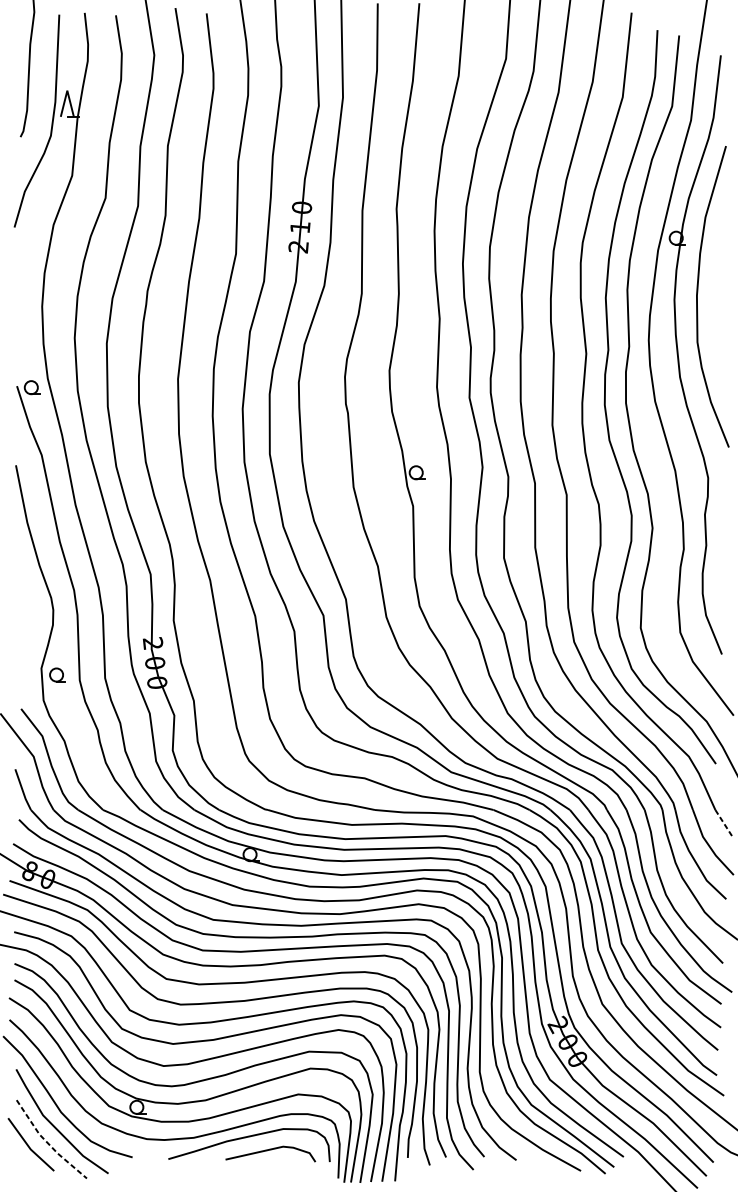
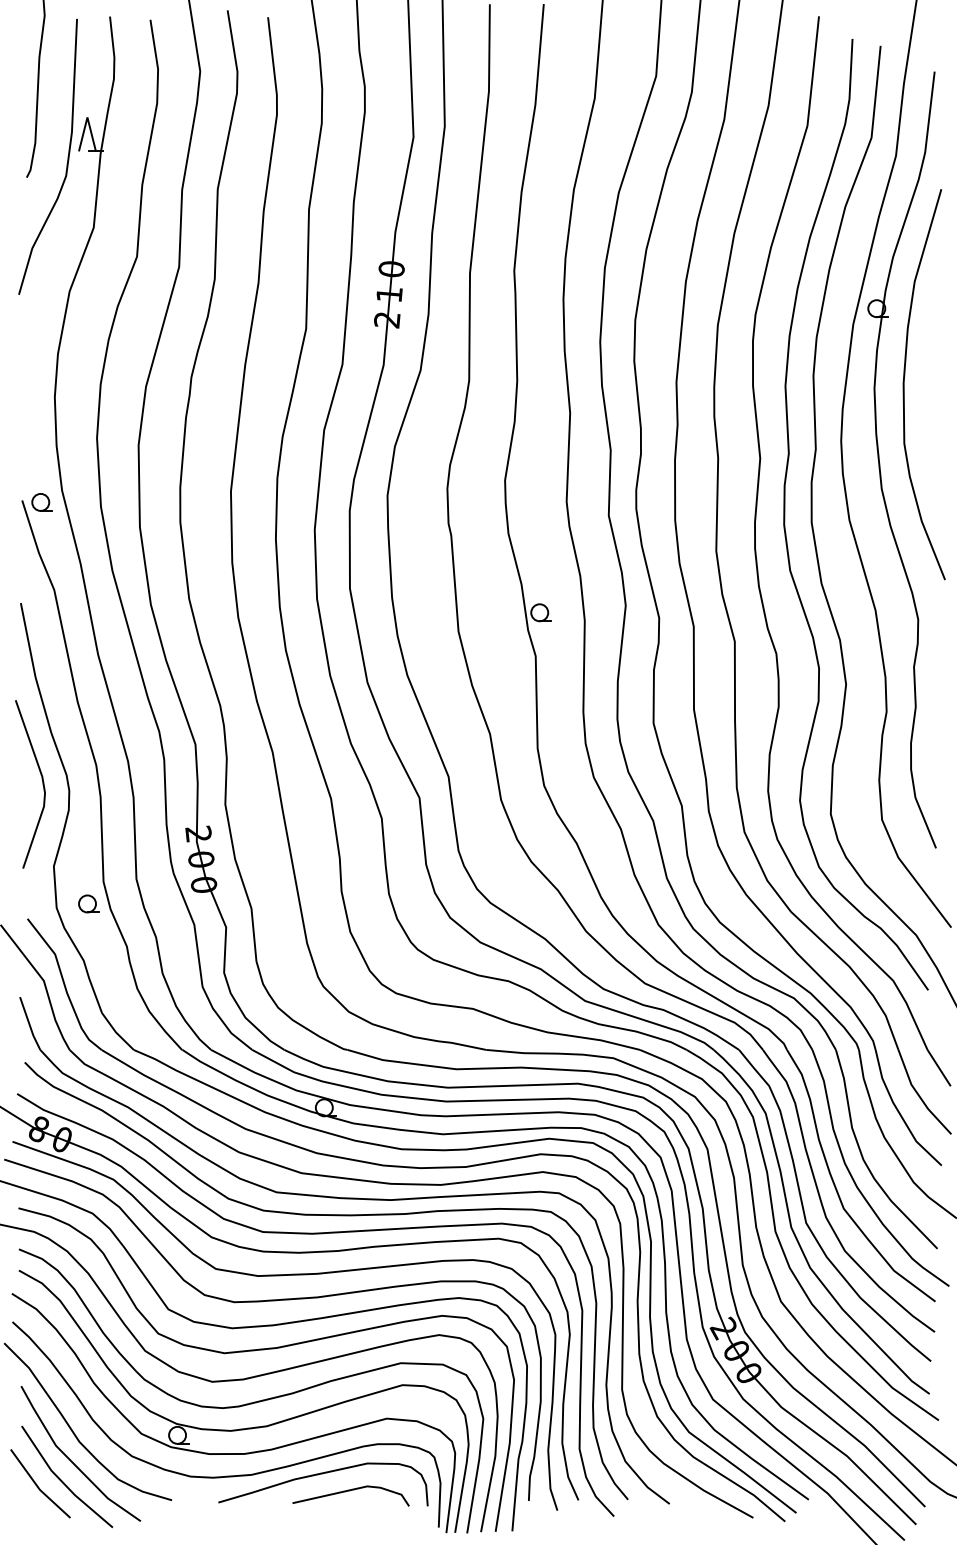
line: (32, 605) -> (42, 784), added
part: (57, 674) -> (88, 903), moved
line: (724, 824) -> (939, 1068), dashed -> solid
line: (48, 1142) -> (62, 1481), dashed -> solid

